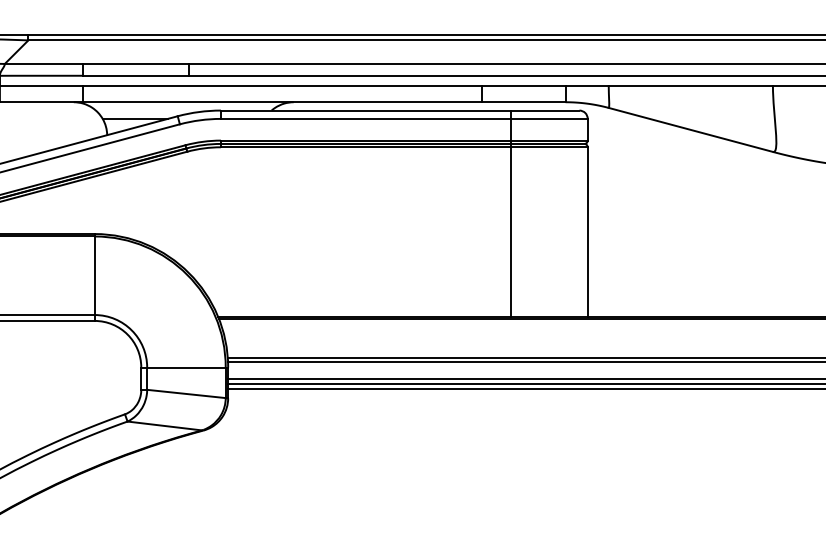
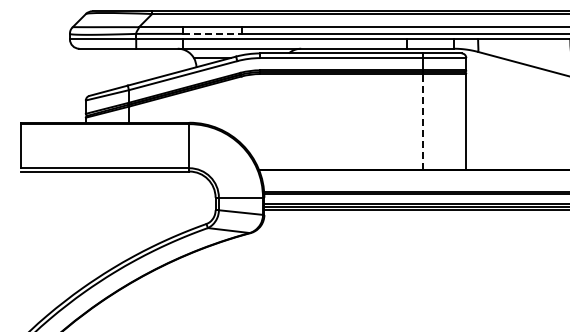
line: (135, 75) -> (212, 33), solid -> dashed
line: (511, 231) -> (423, 121), solid -> dashed

